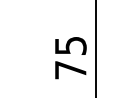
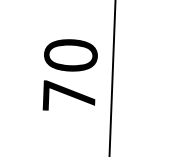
text: (70, 45) -> (70, 54), 75 -> 70

